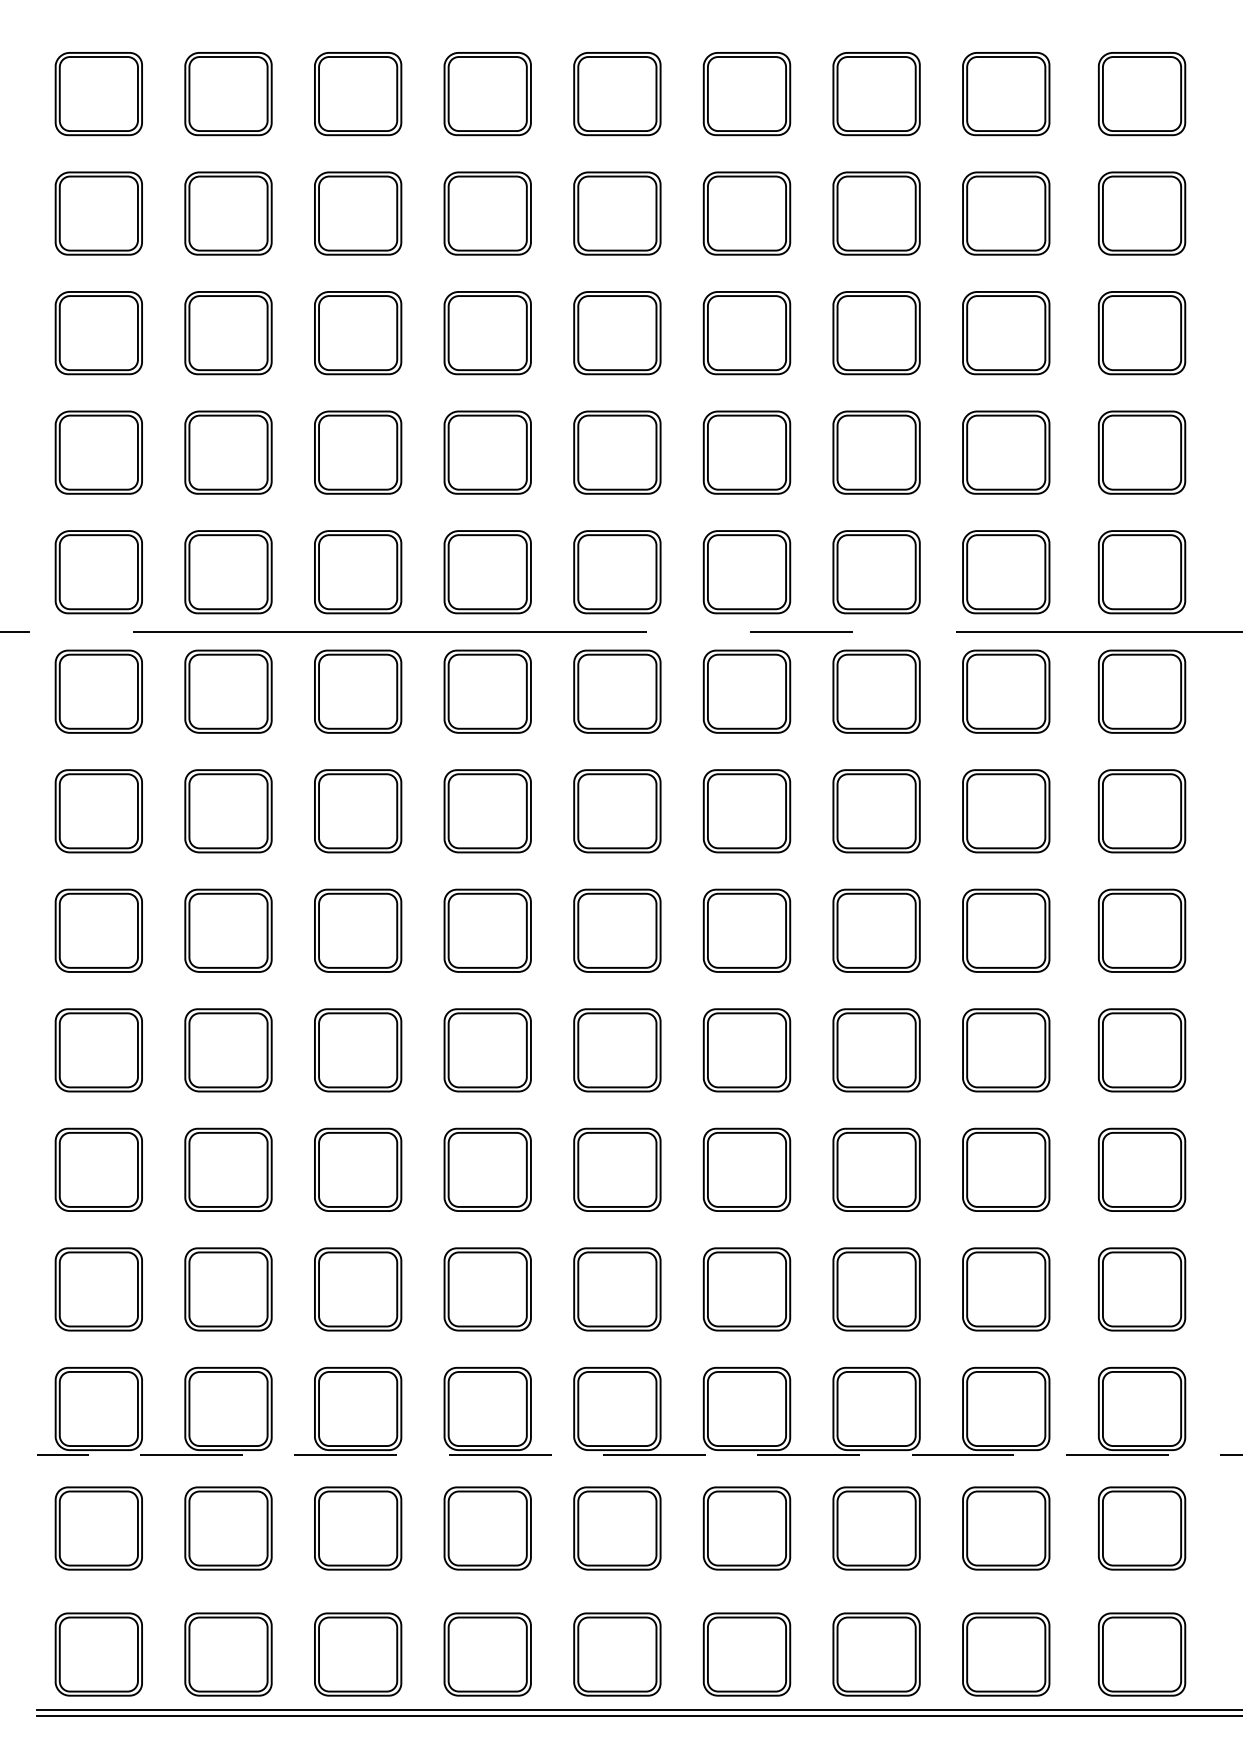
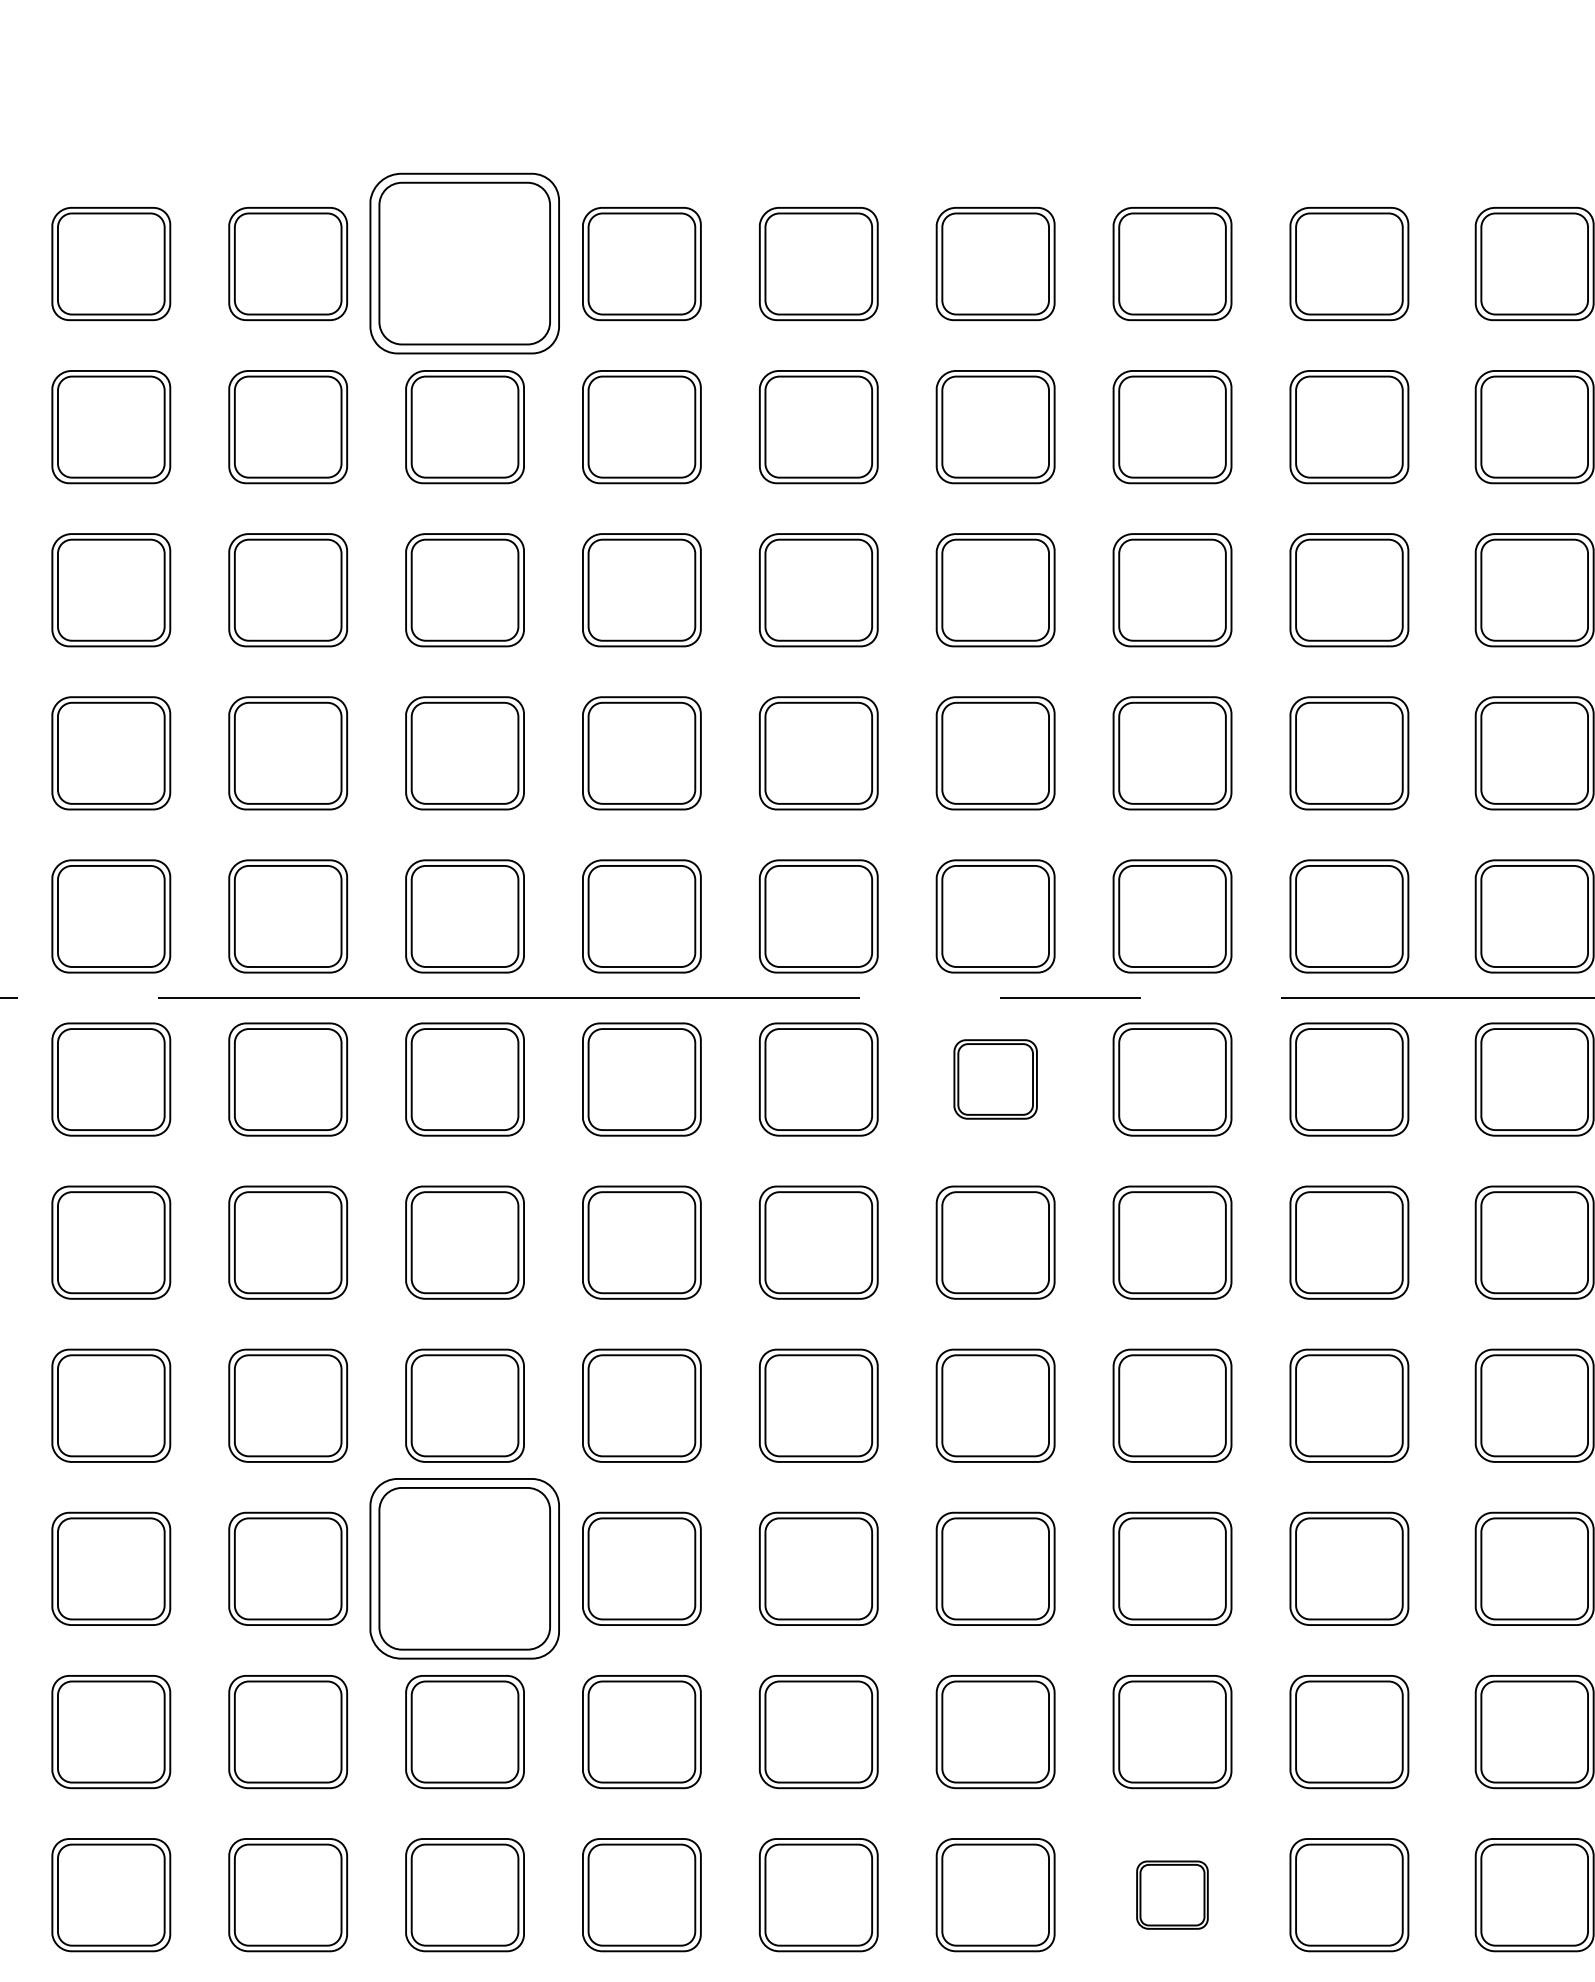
part: (358, 94) -> (465, 264), size x1.6
part: (746, 691) -> (994, 1079), size x0.7
part: (358, 1050) -> (465, 1569), size x1.6
part: (876, 1289) -> (1172, 1895), size x0.6

